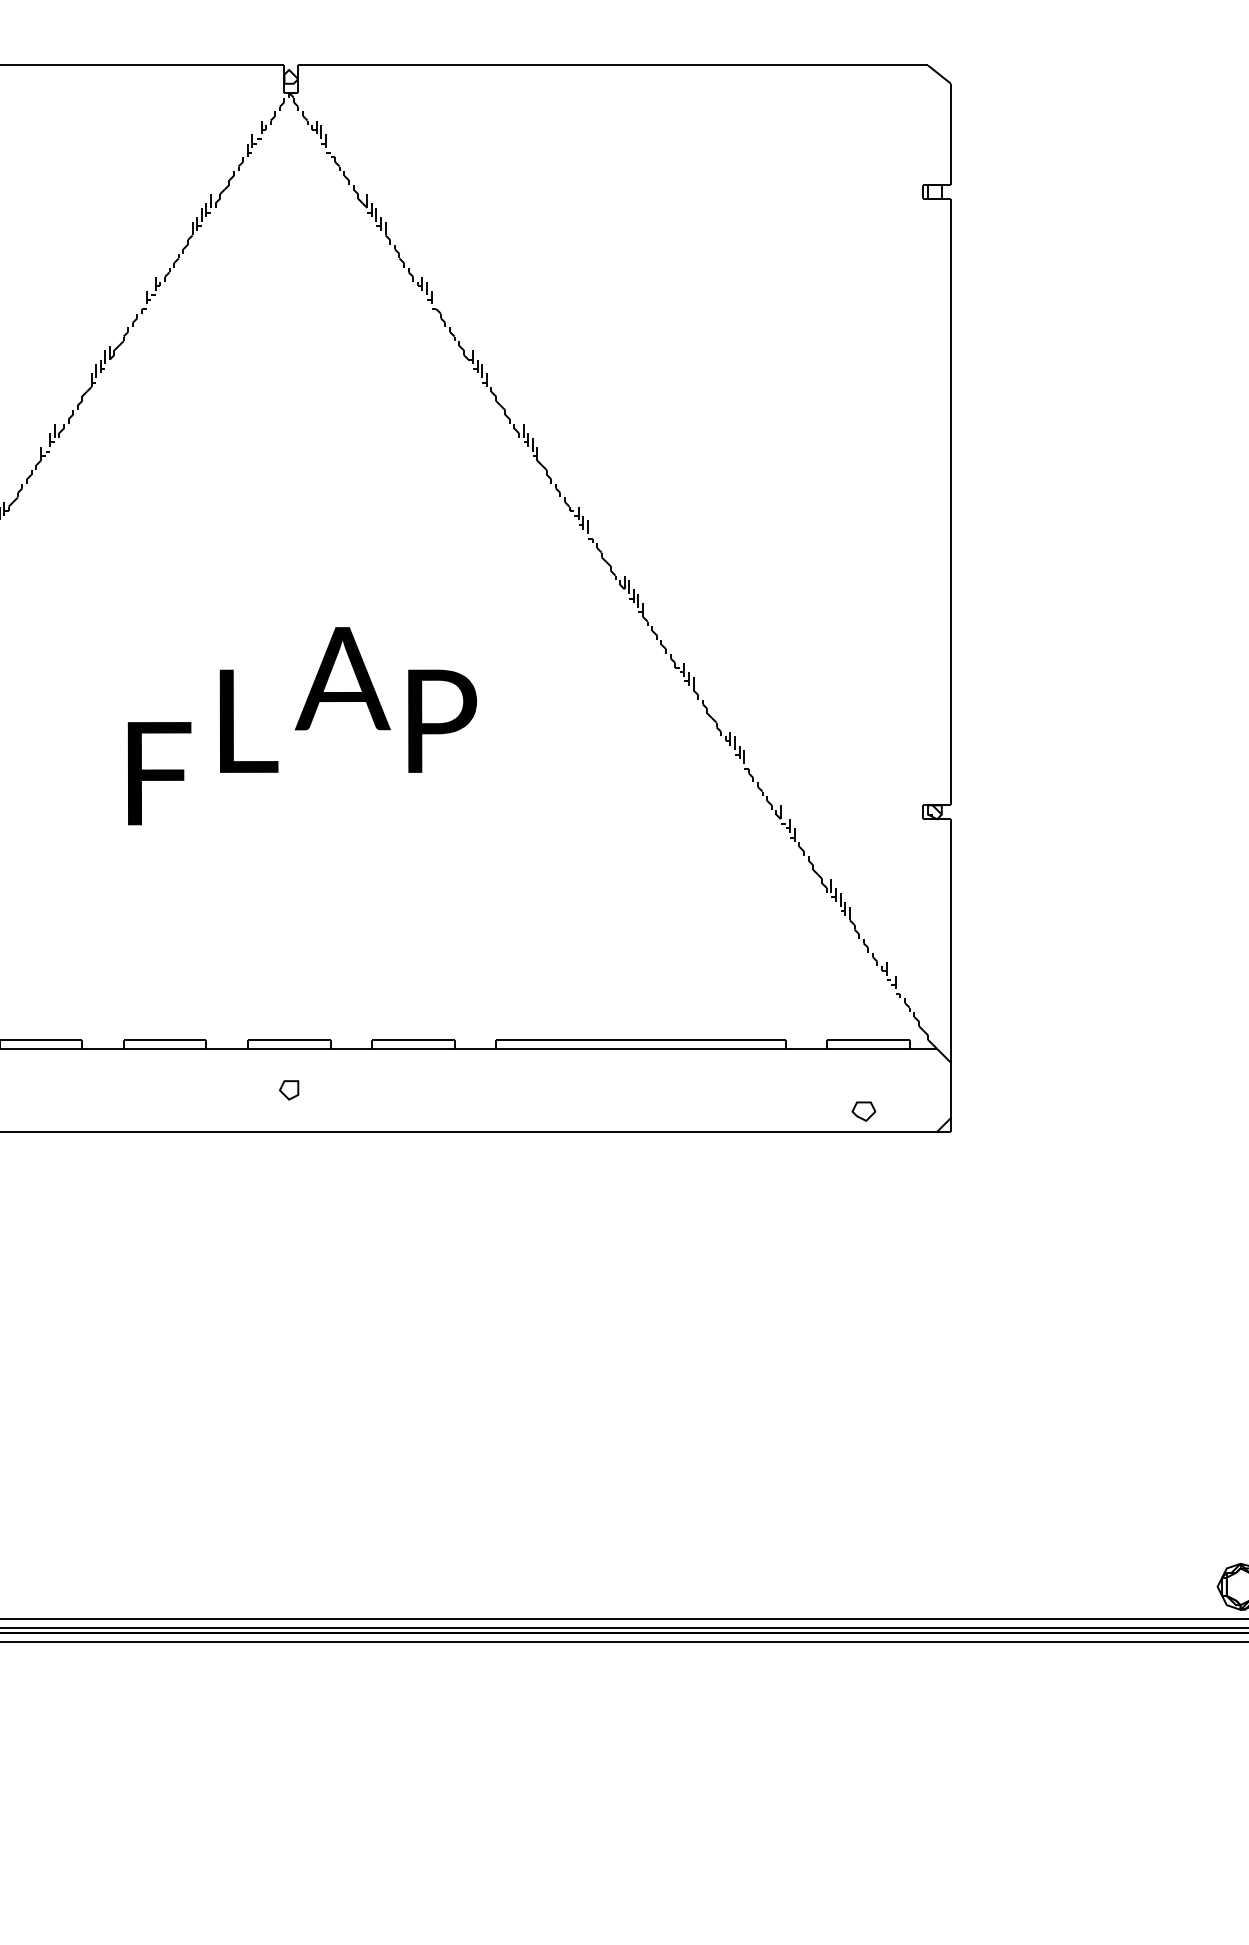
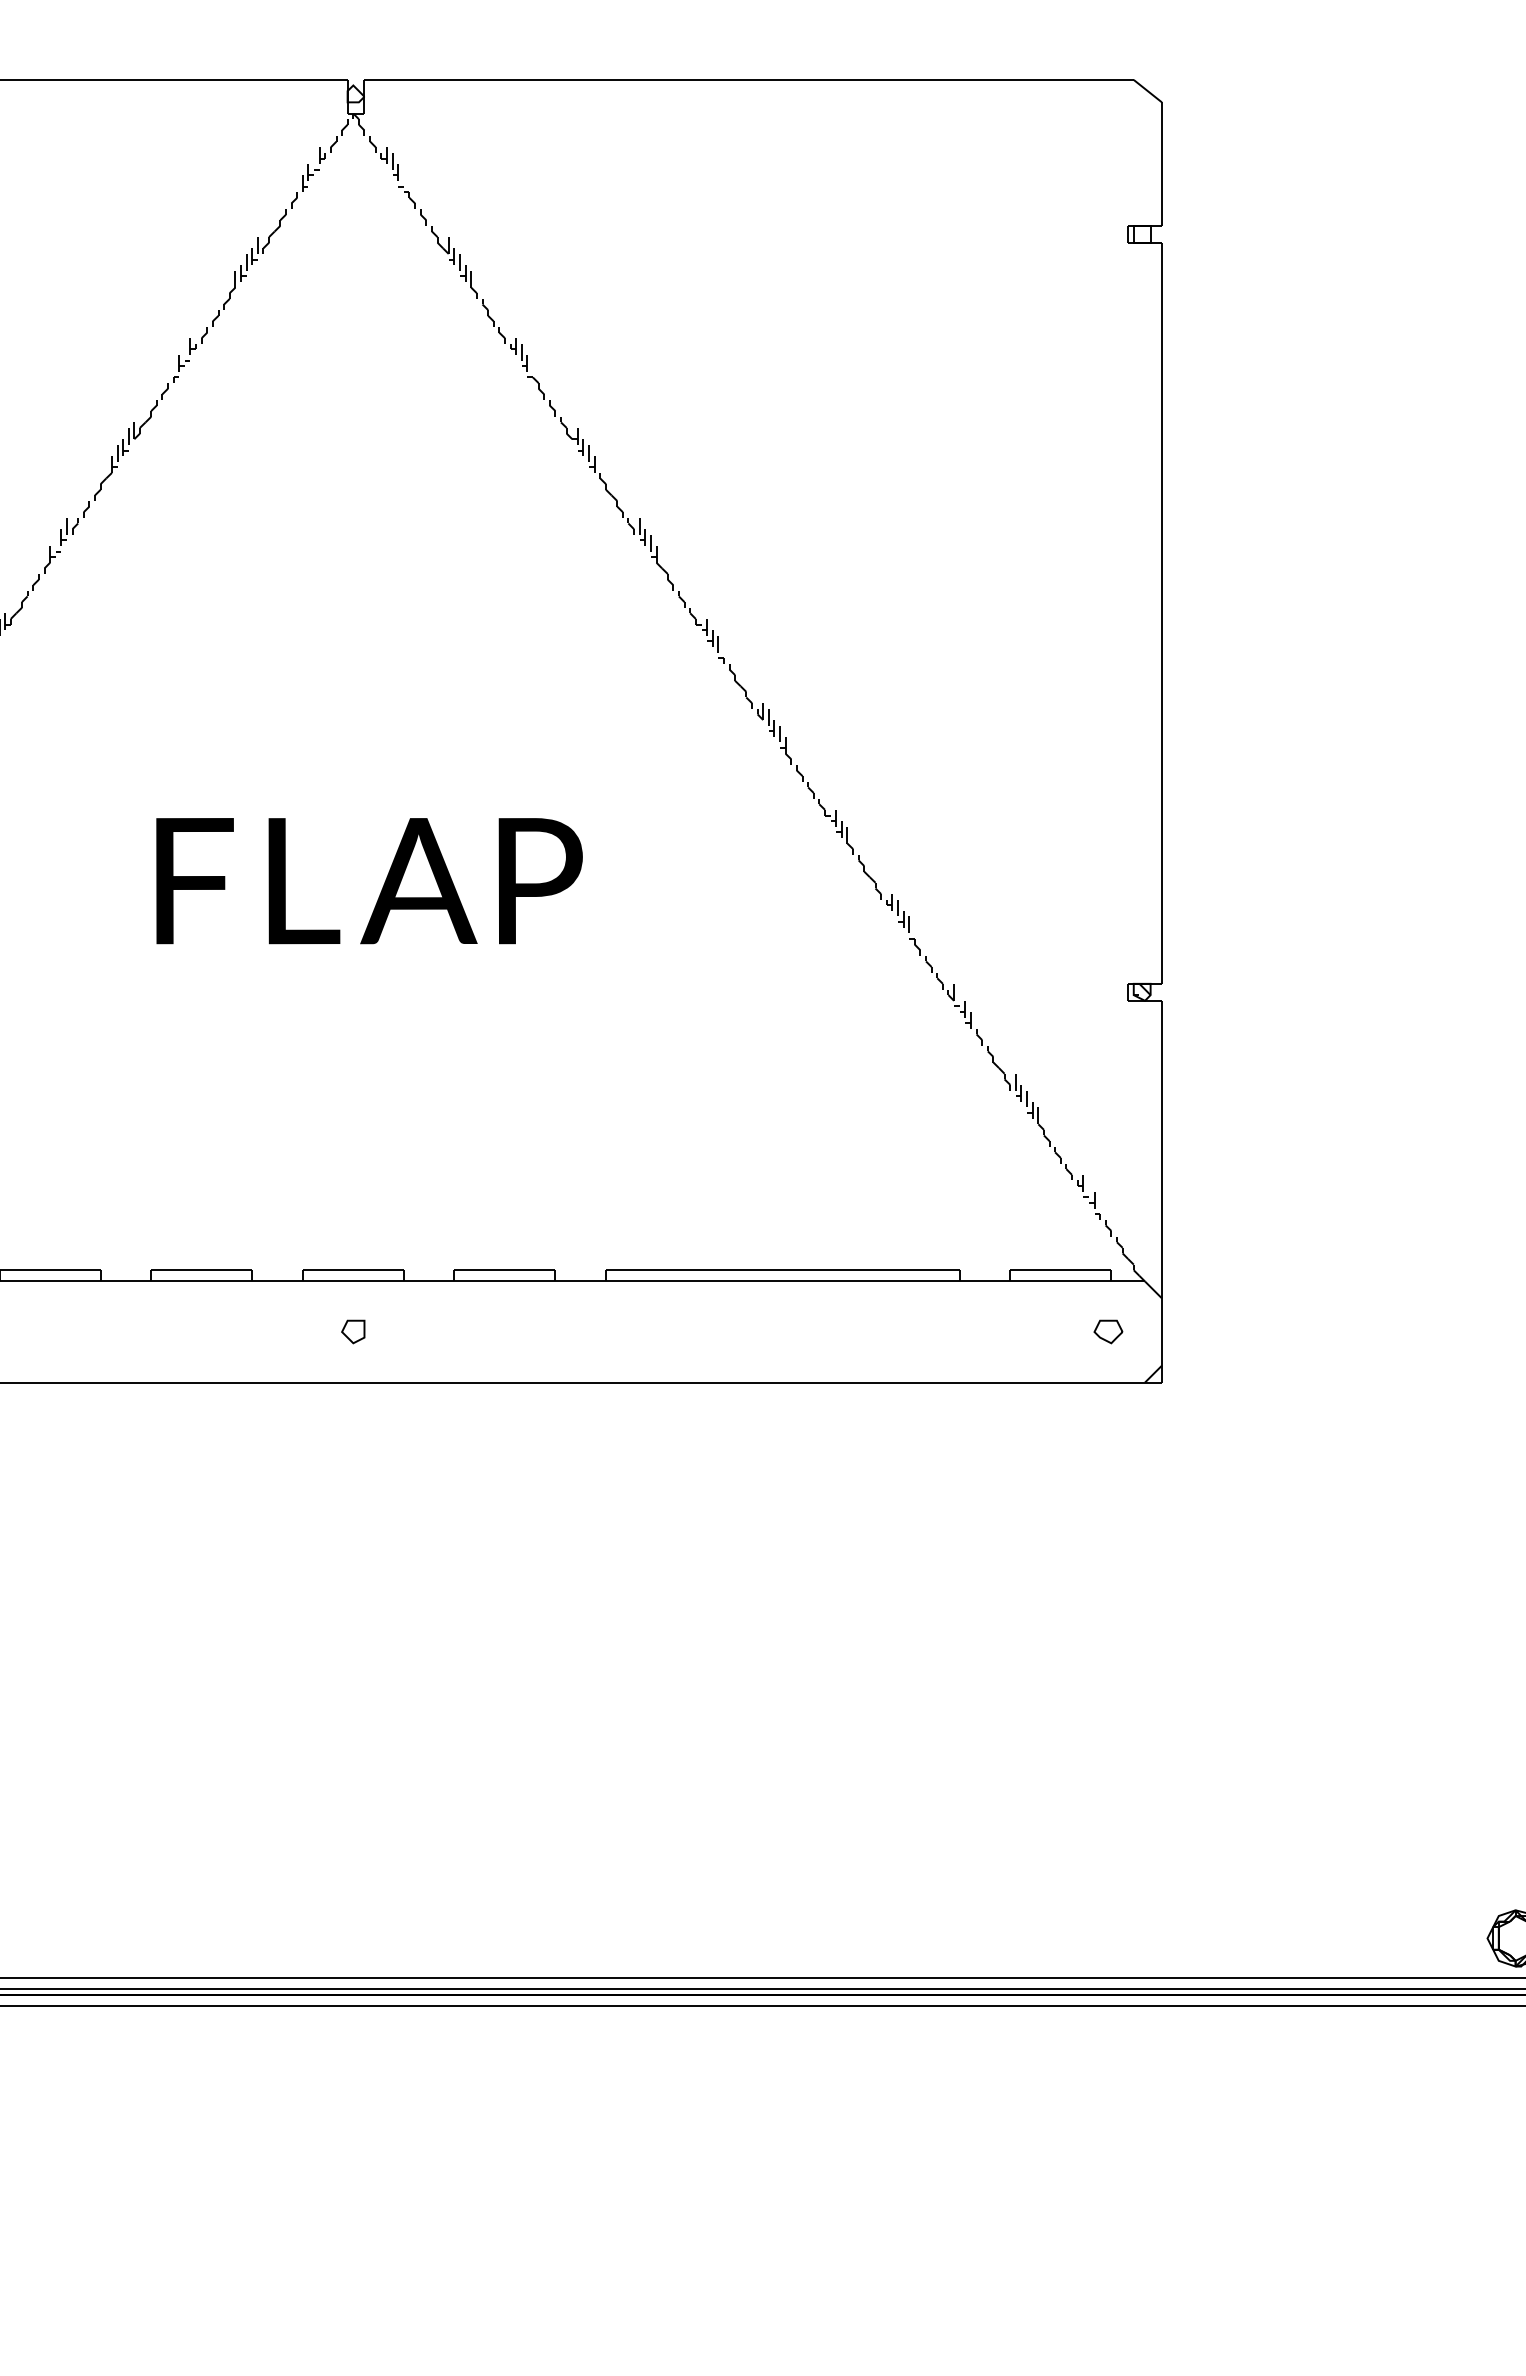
text: (342, 679) -> (418, 881), moved
text: (159, 773) -> (194, 881), moved
part: (863, 1111) -> (1108, 1331), moved

